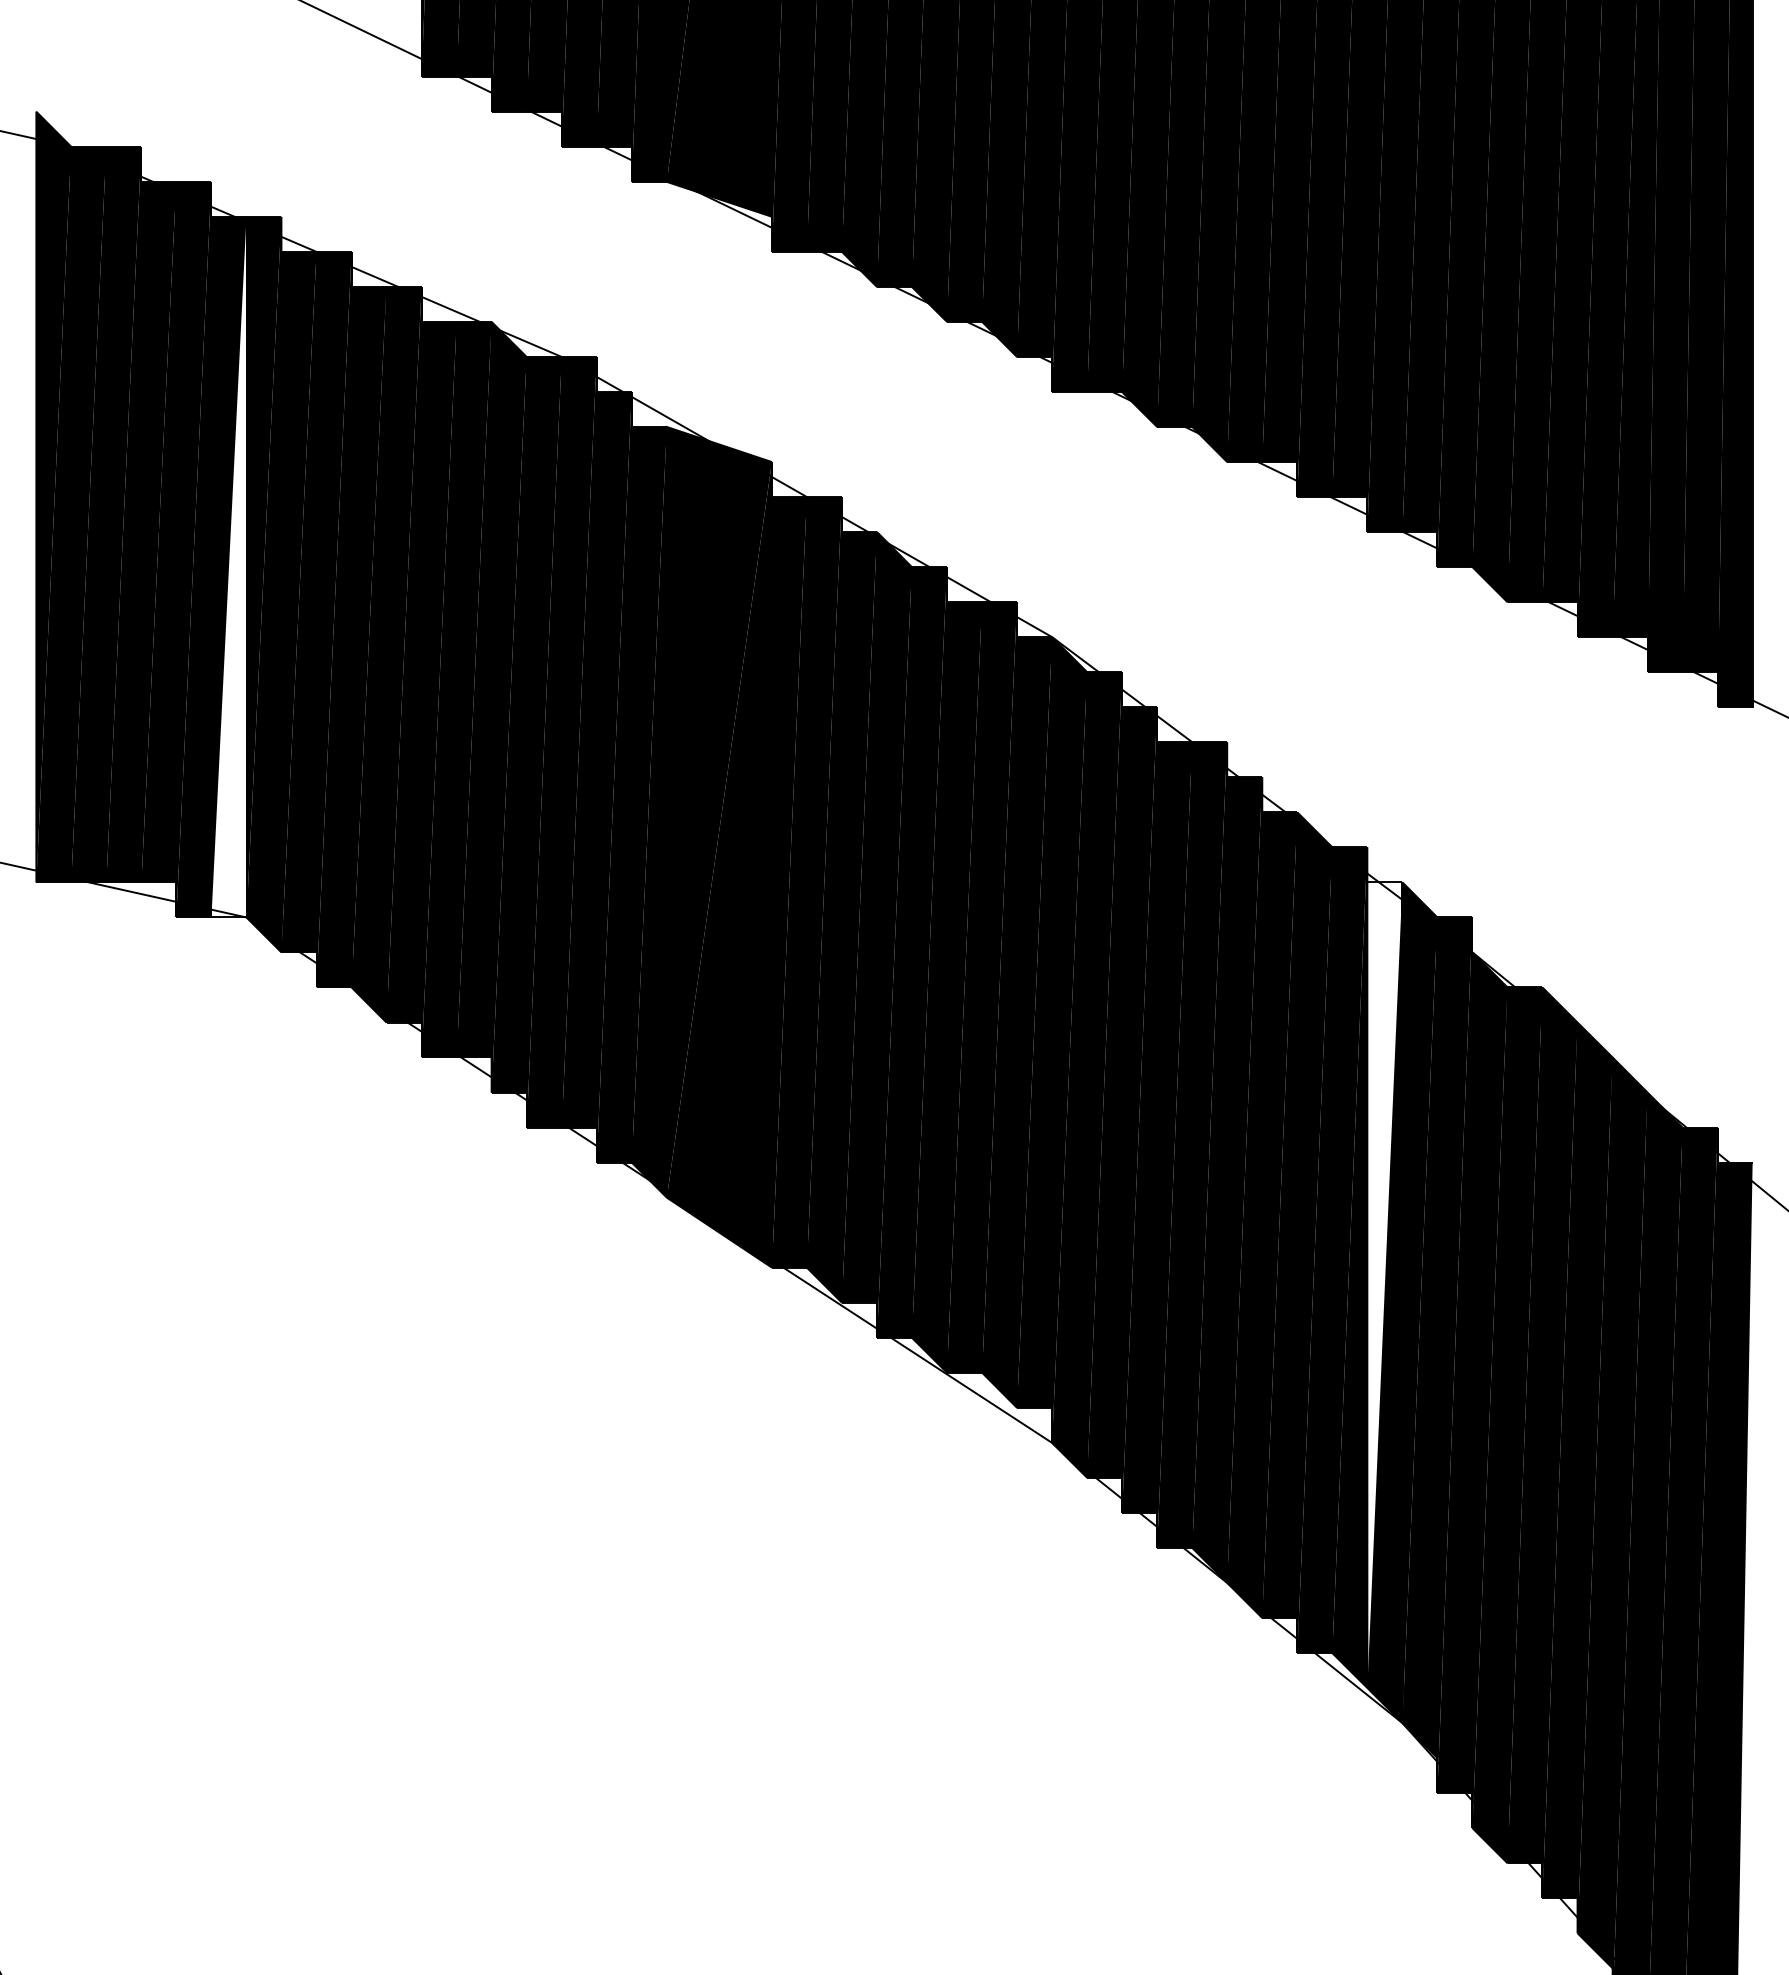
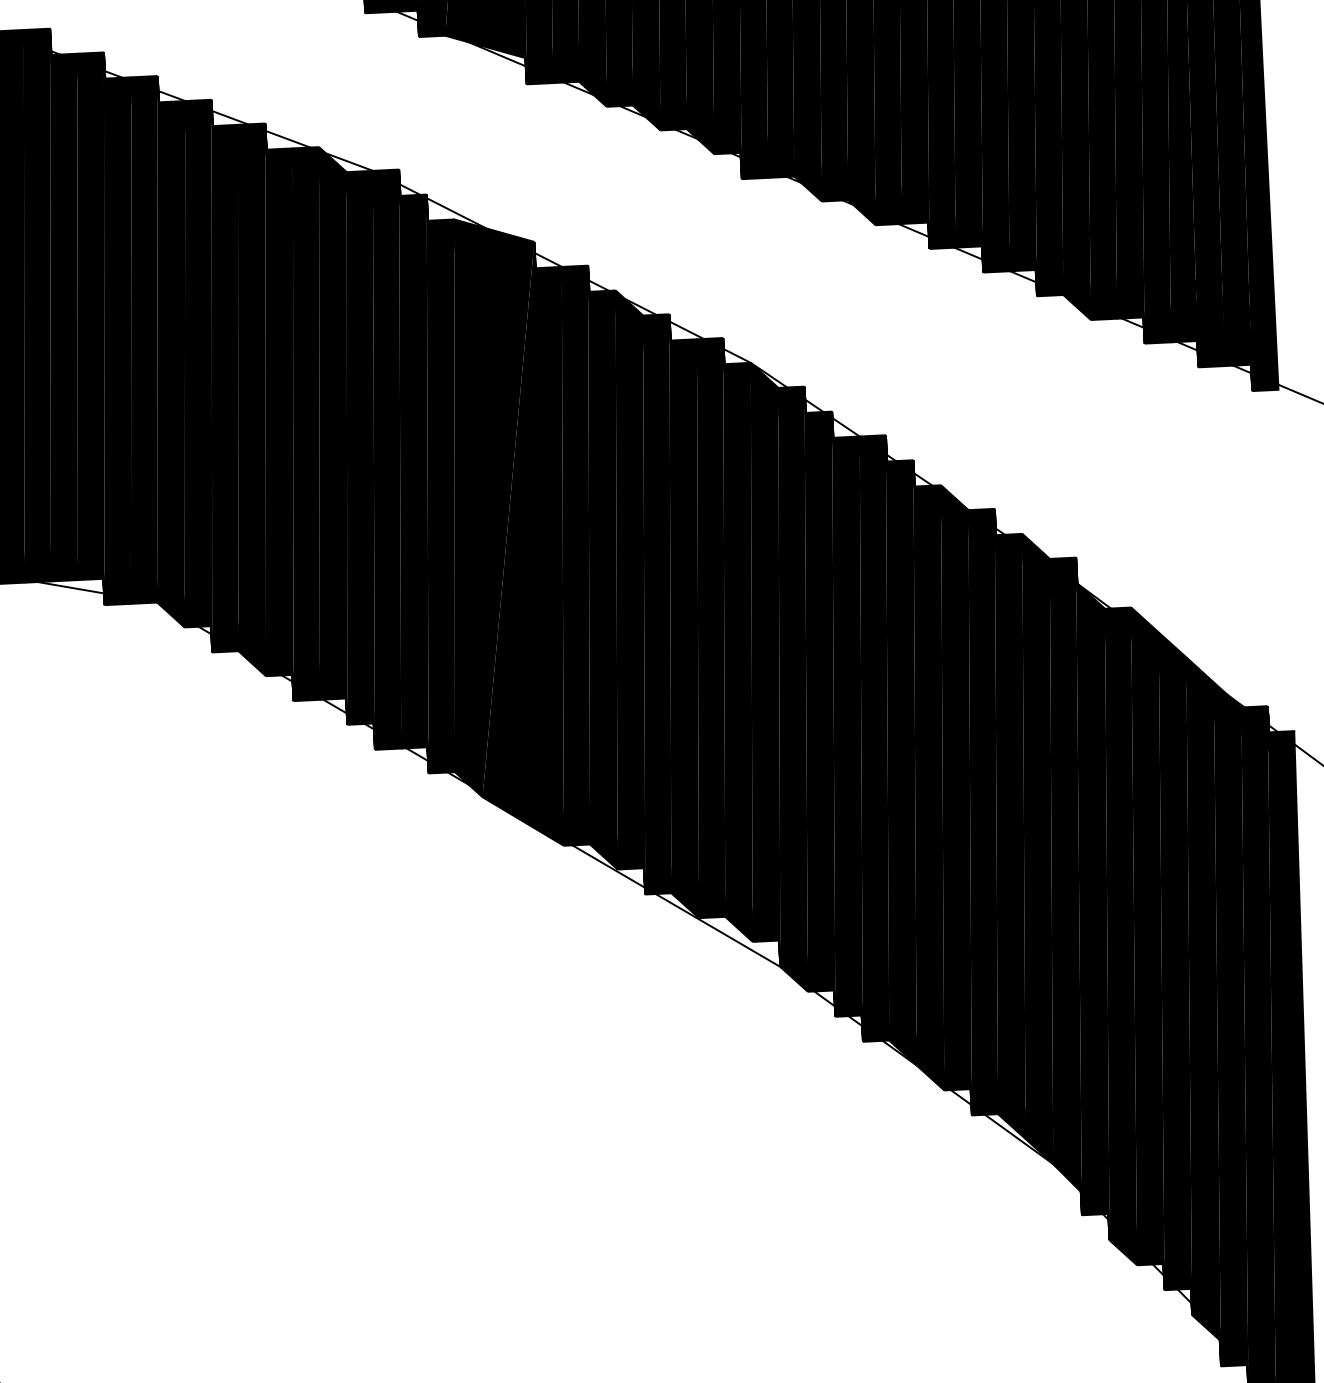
fill: (228, 566) -> (130, 340), added
fill: (1384, 1284) -> (1023, 835), added

